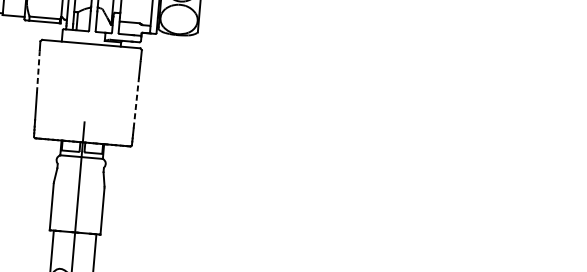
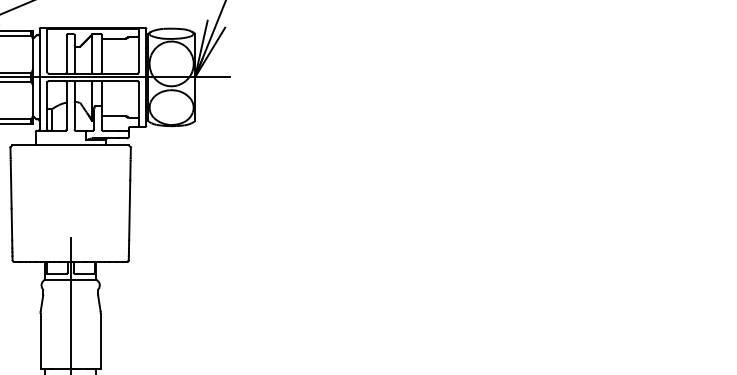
line: (38, 72) -> (11, 184), dashed -> solid
line: (136, 102) -> (129, 209), dashed -> solid

